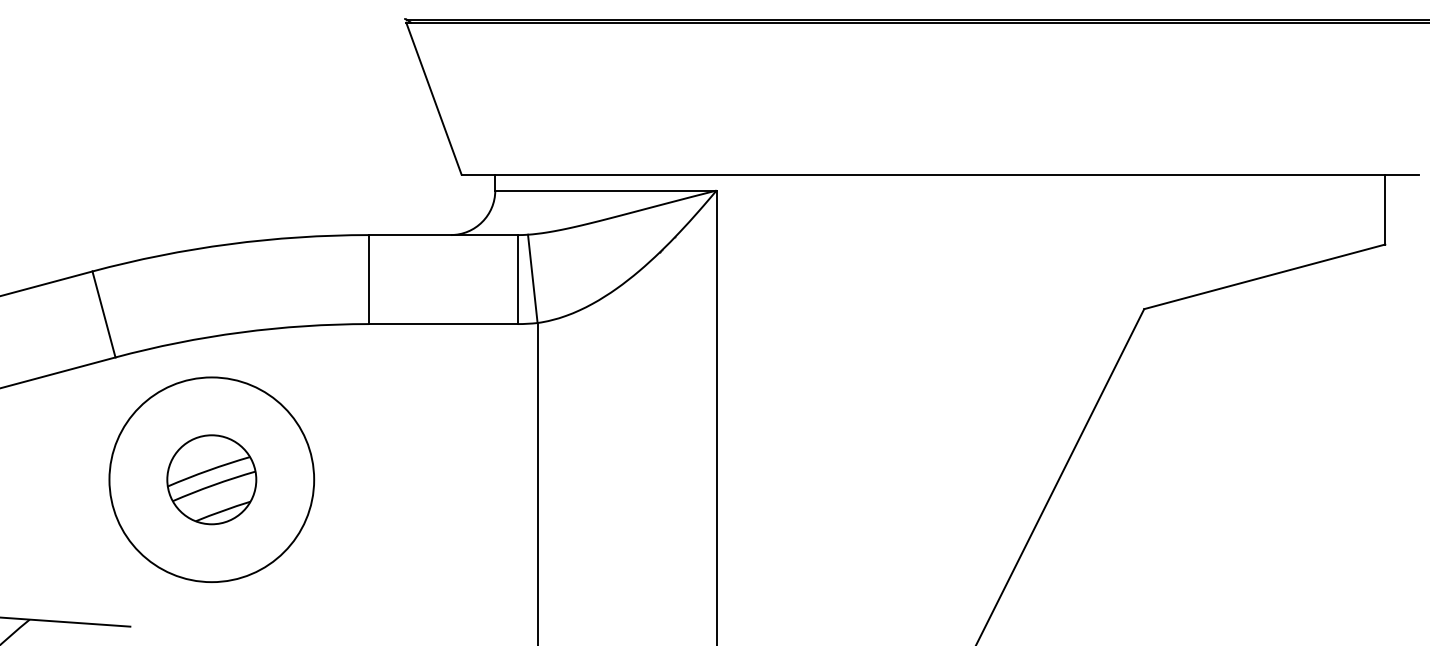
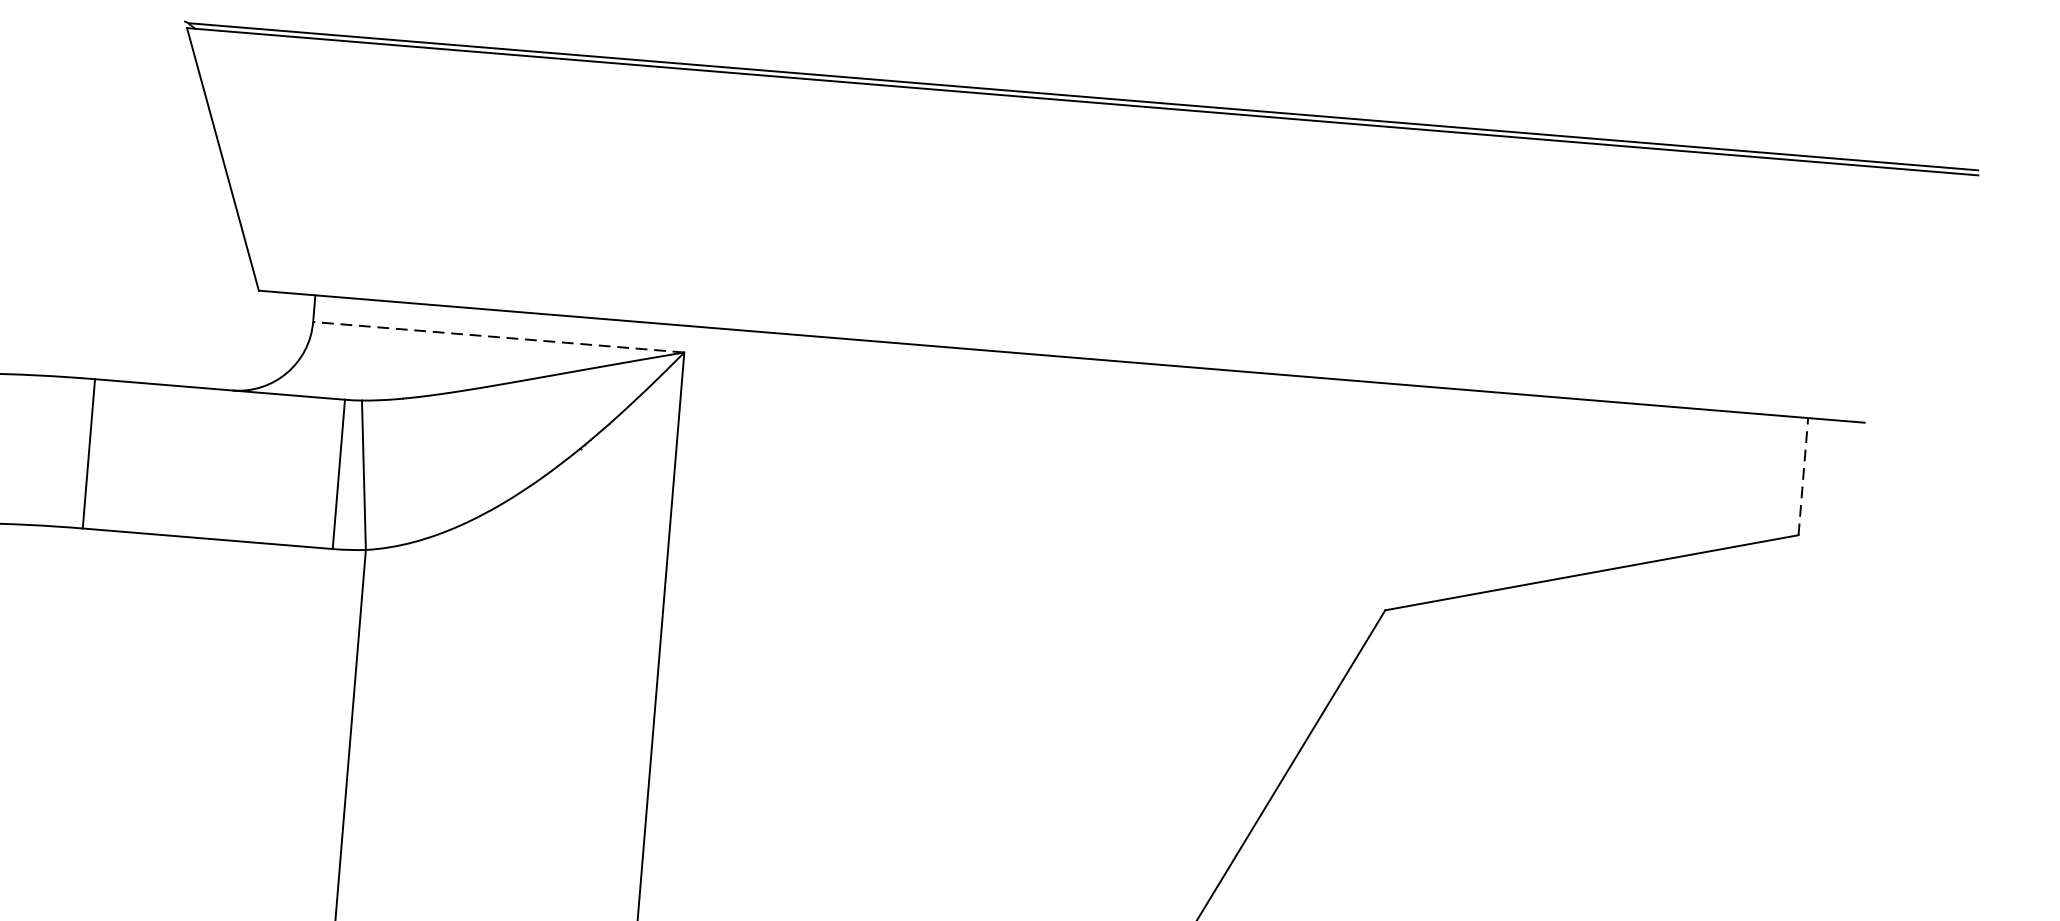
line: (605, 190) -> (498, 337), solid -> dashed
line: (1385, 209) -> (1803, 476), solid -> dashed

